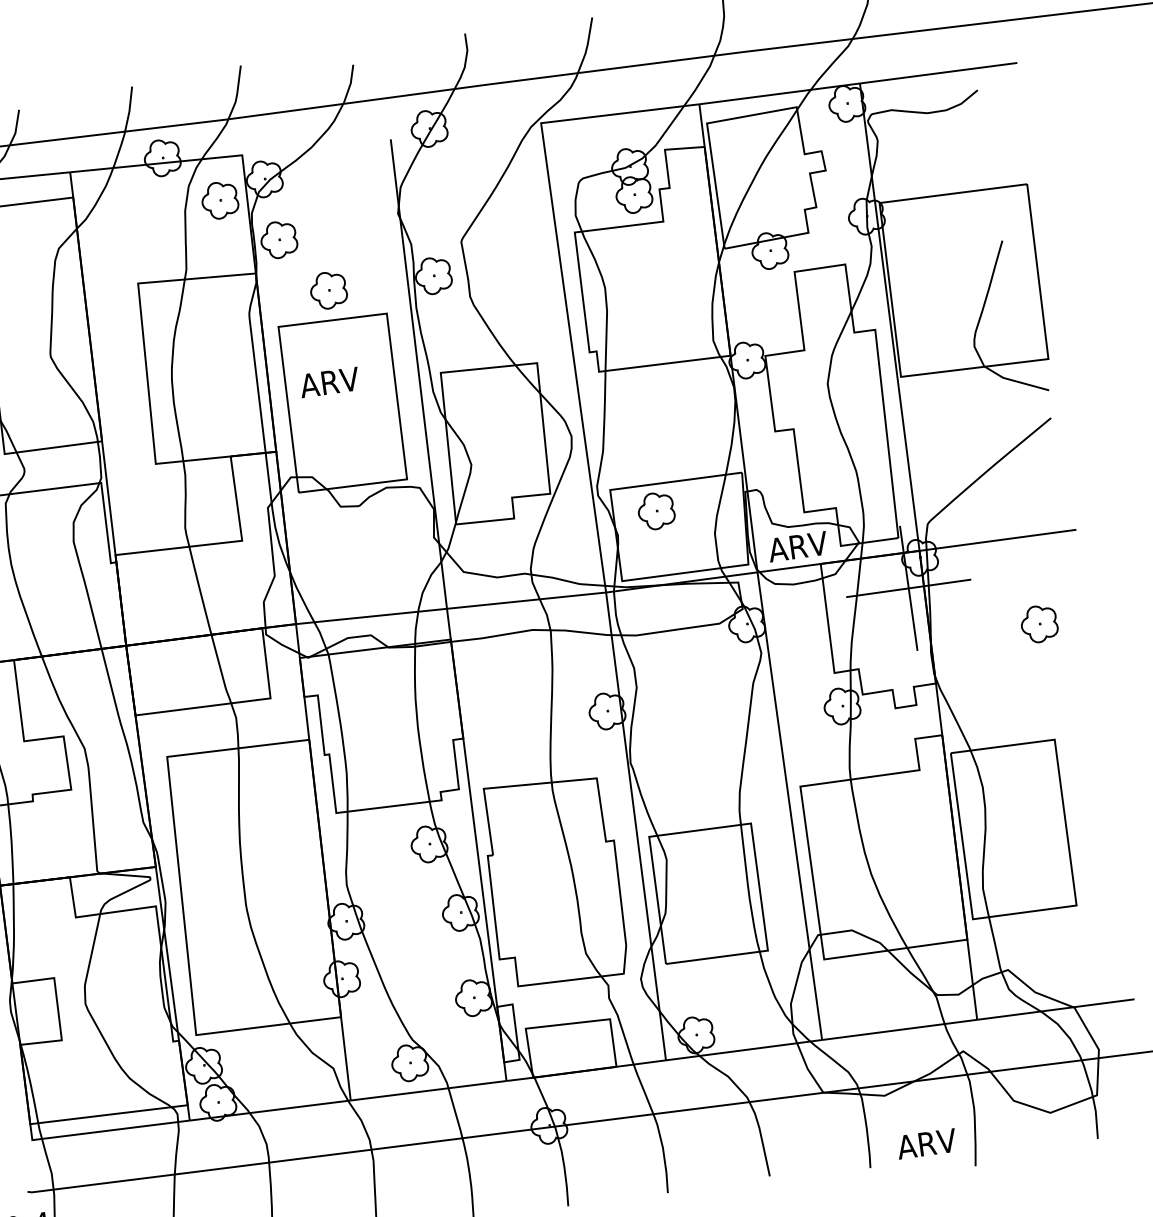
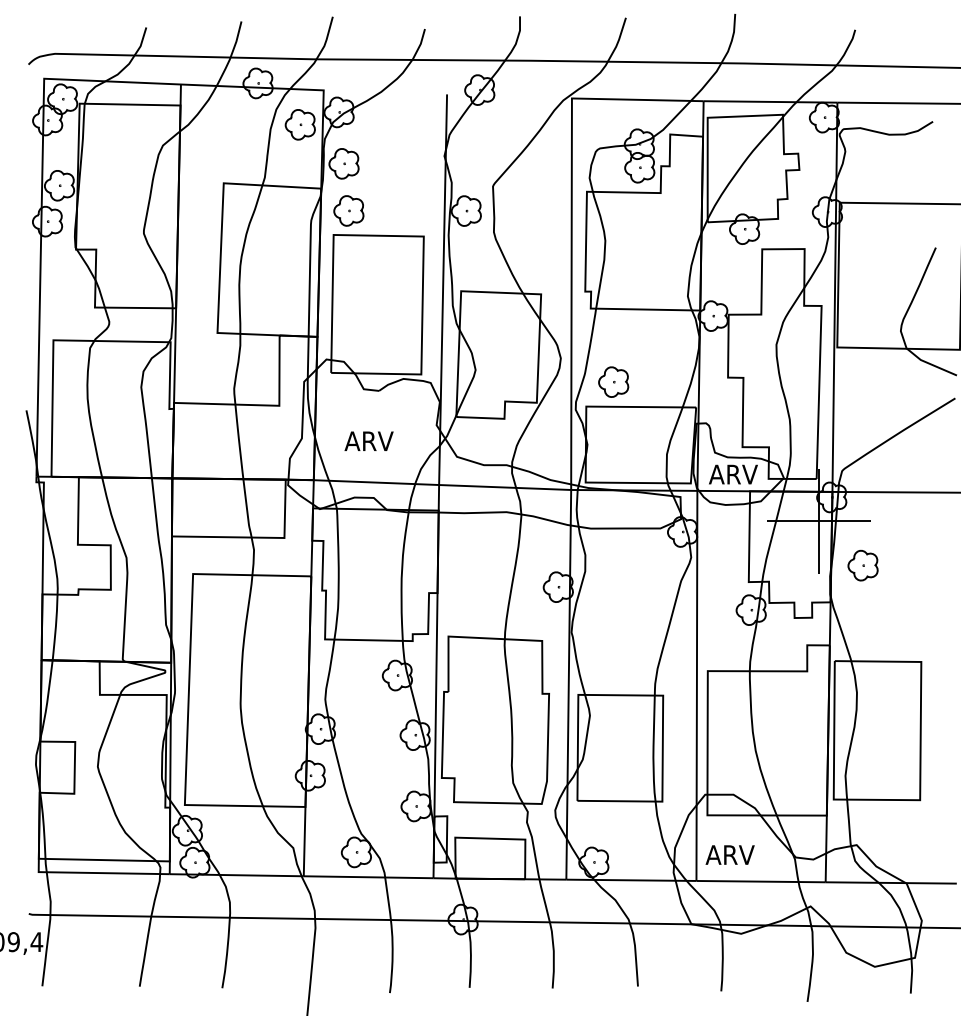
part: (328, 290) -> (348, 210), moved
text: (328, 381) -> (368, 440), moved
part: (656, 510) -> (613, 381), moved
part: (1038, 624) -> (862, 565), moved
text: (925, 1143) -> (729, 854), moved

